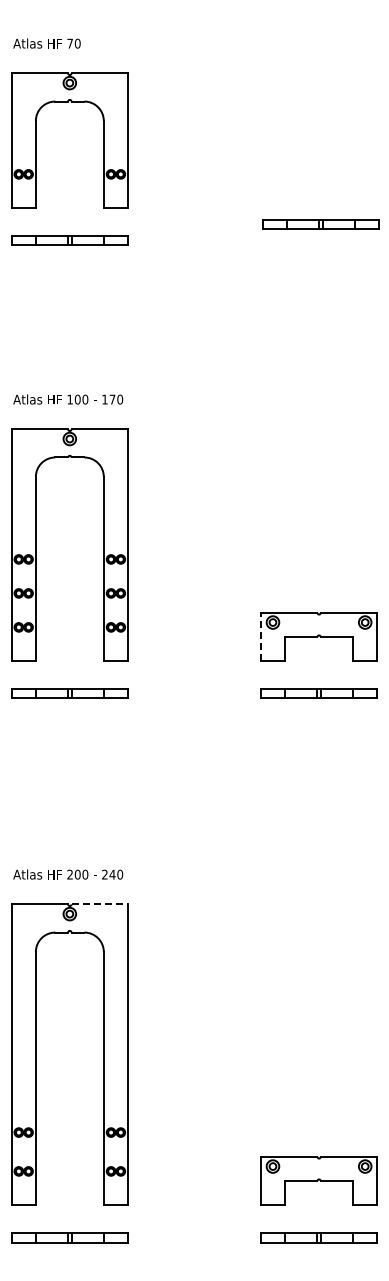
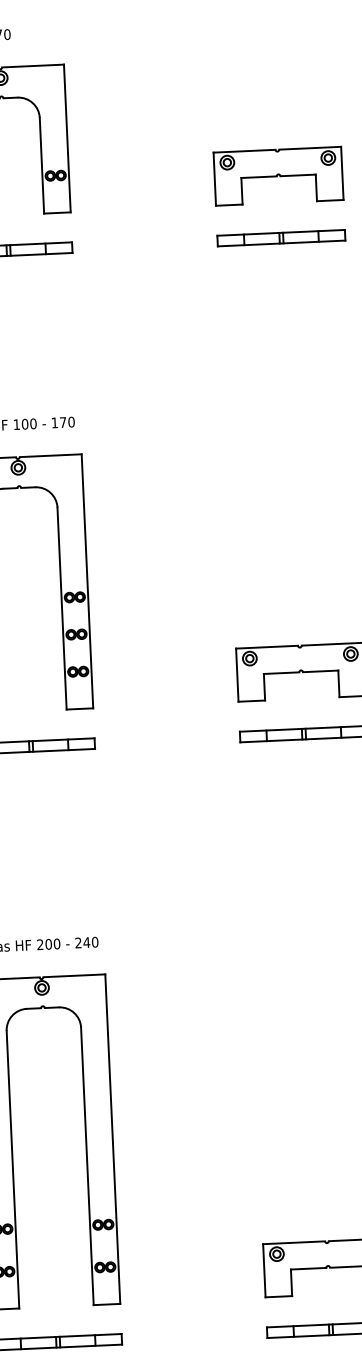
part: (318, 183) -> (277, 175), added
part: (320, 224) -> (280, 238), moved
line: (260, 636) -> (236, 674), dashed -> solid
line: (100, 904) -> (75, 975), dashed -> solid

